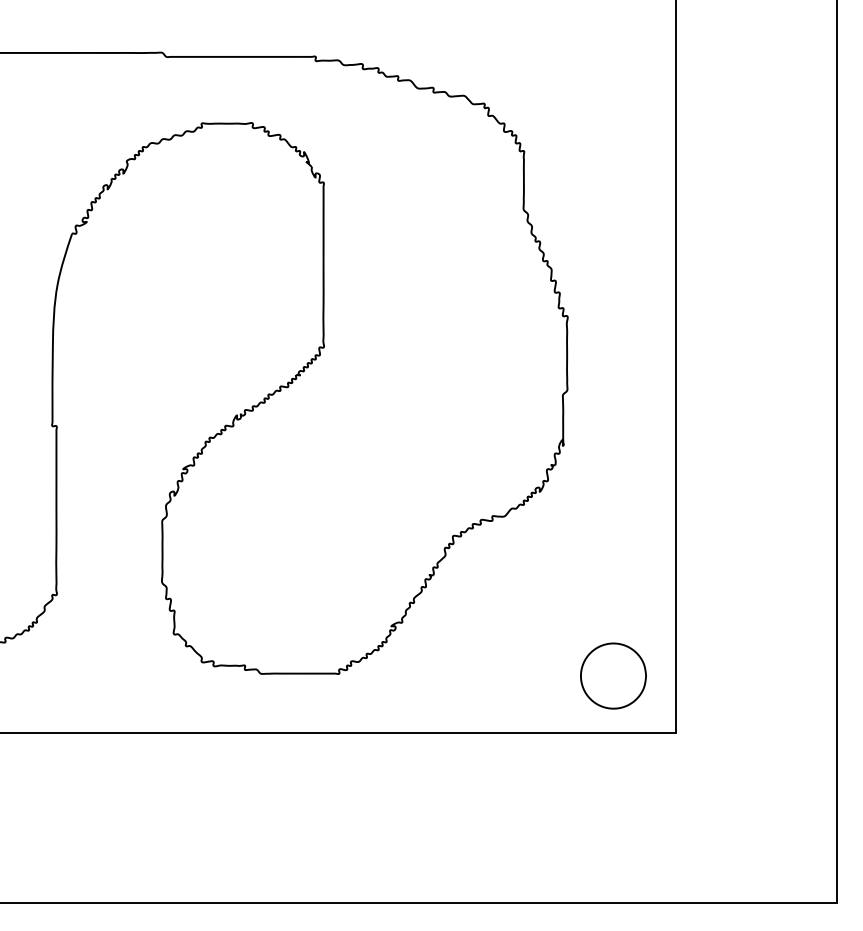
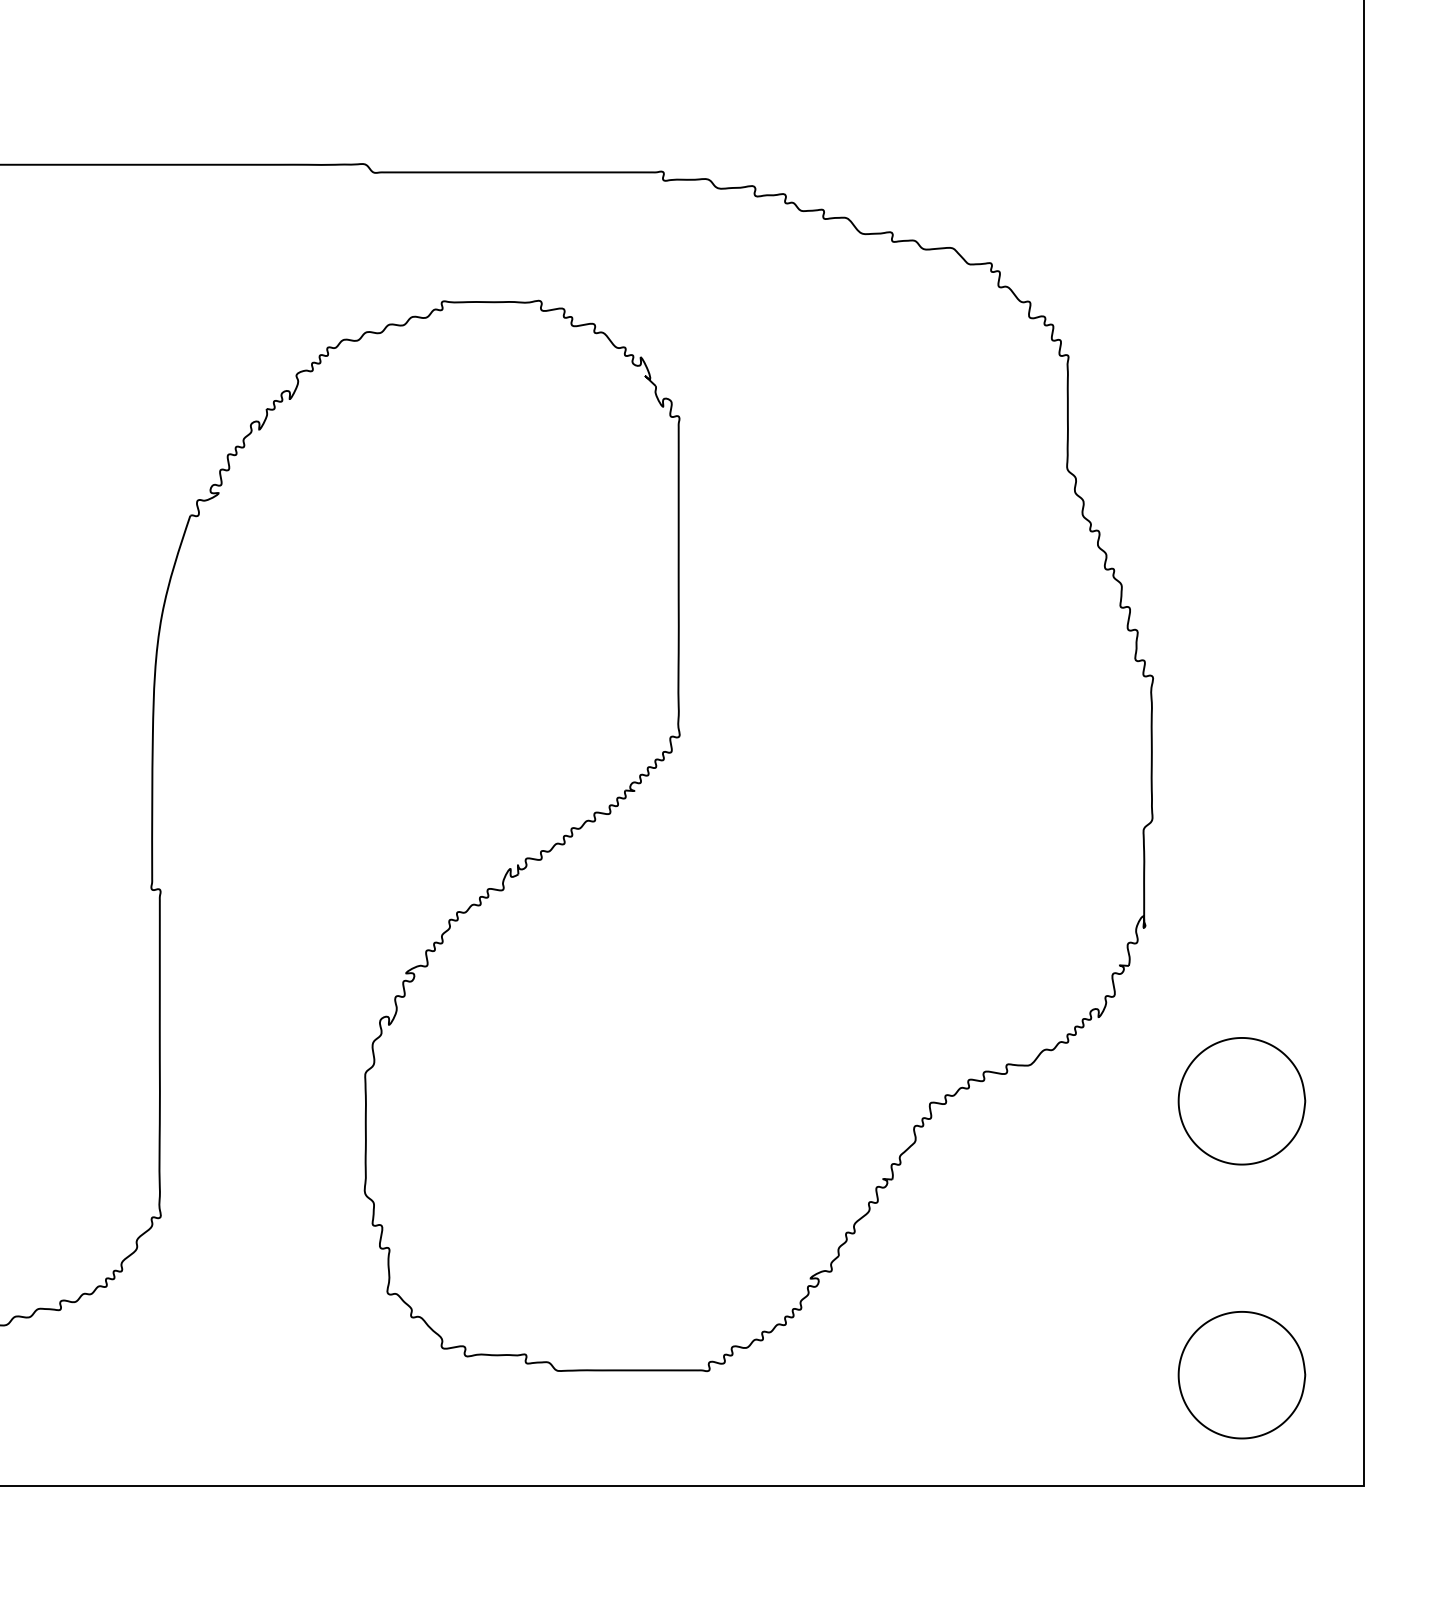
part: (613, 534) -> (1241, 1100), added

